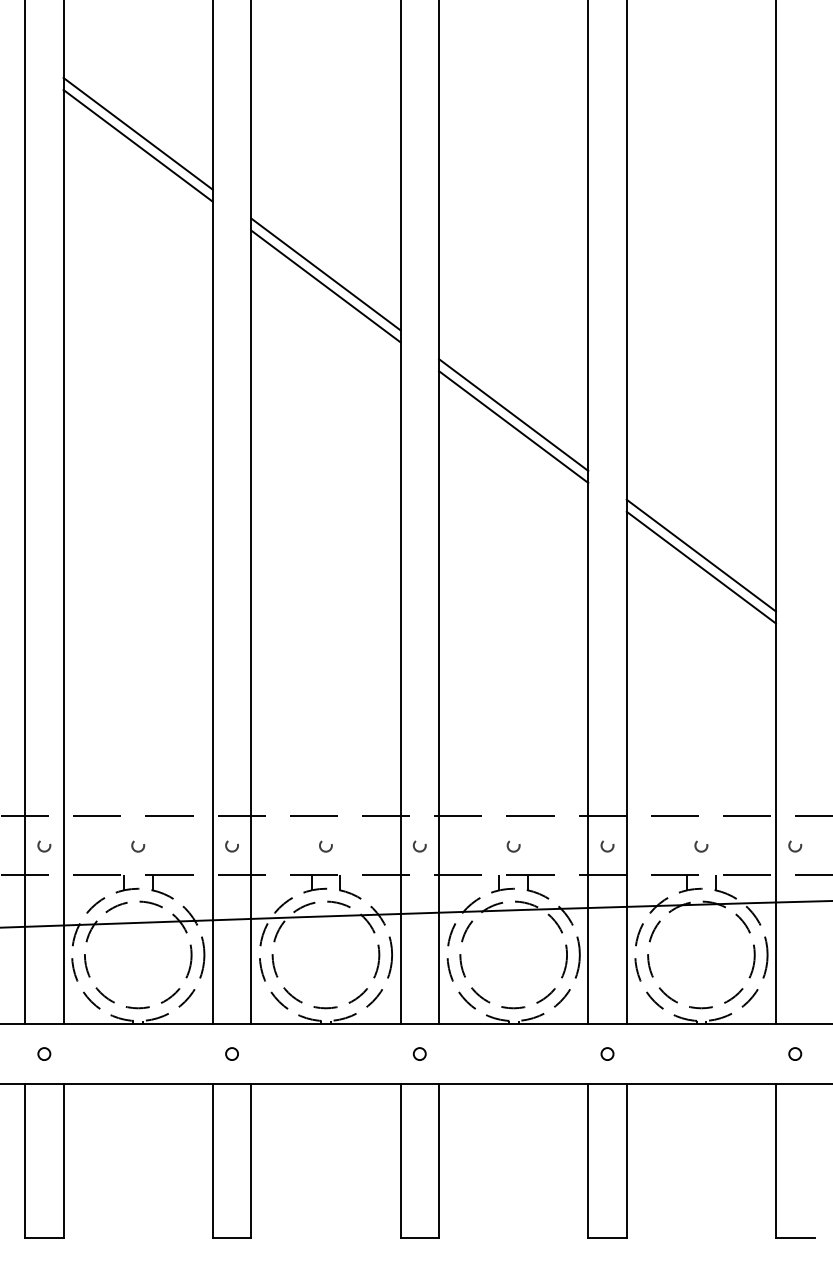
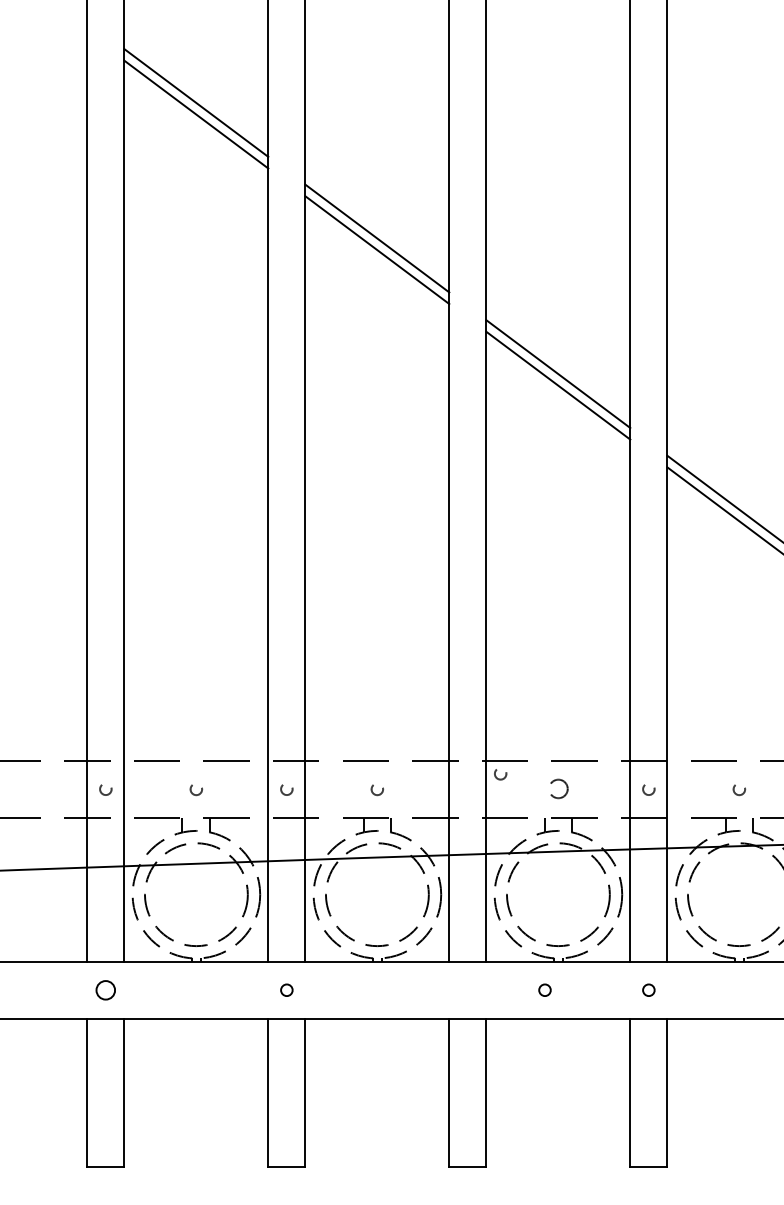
circle: (419, 846) -> (500, 774), moved
circle: (513, 846) -> (558, 790), size x1.6
circle: (44, 1053) -> (105, 989), size x1.6
circle: (419, 1053) -> (544, 989), moved

